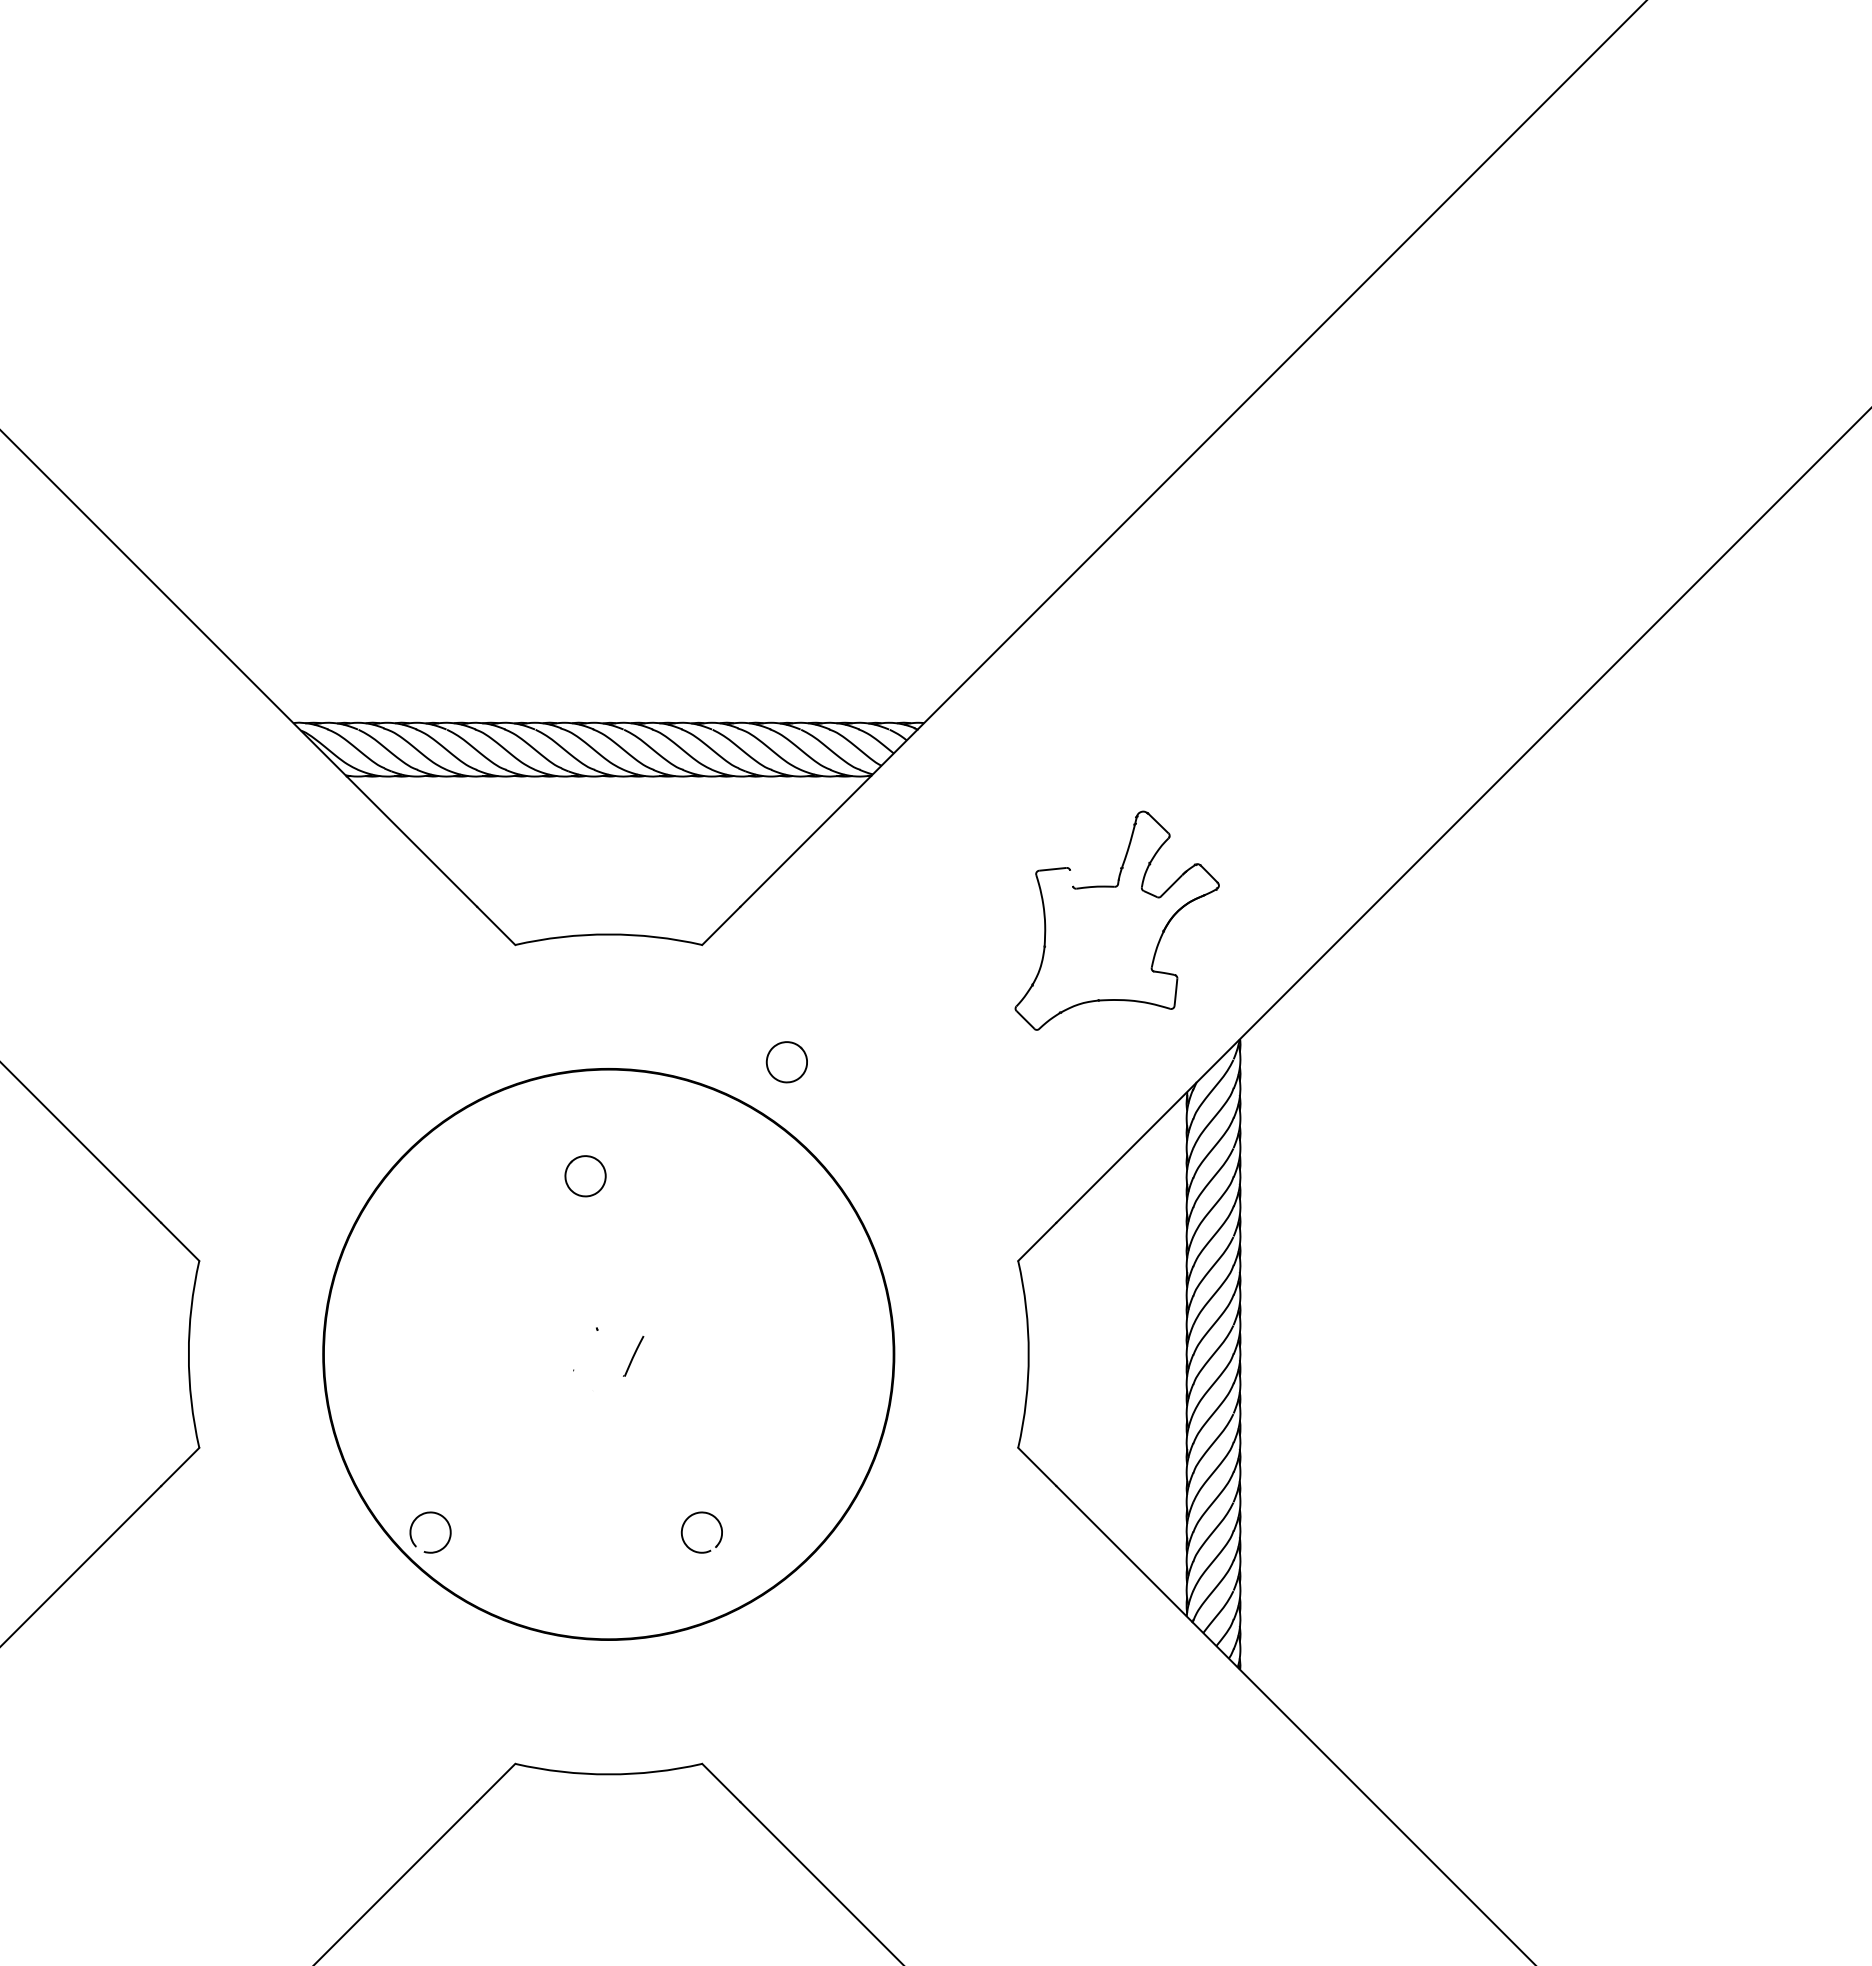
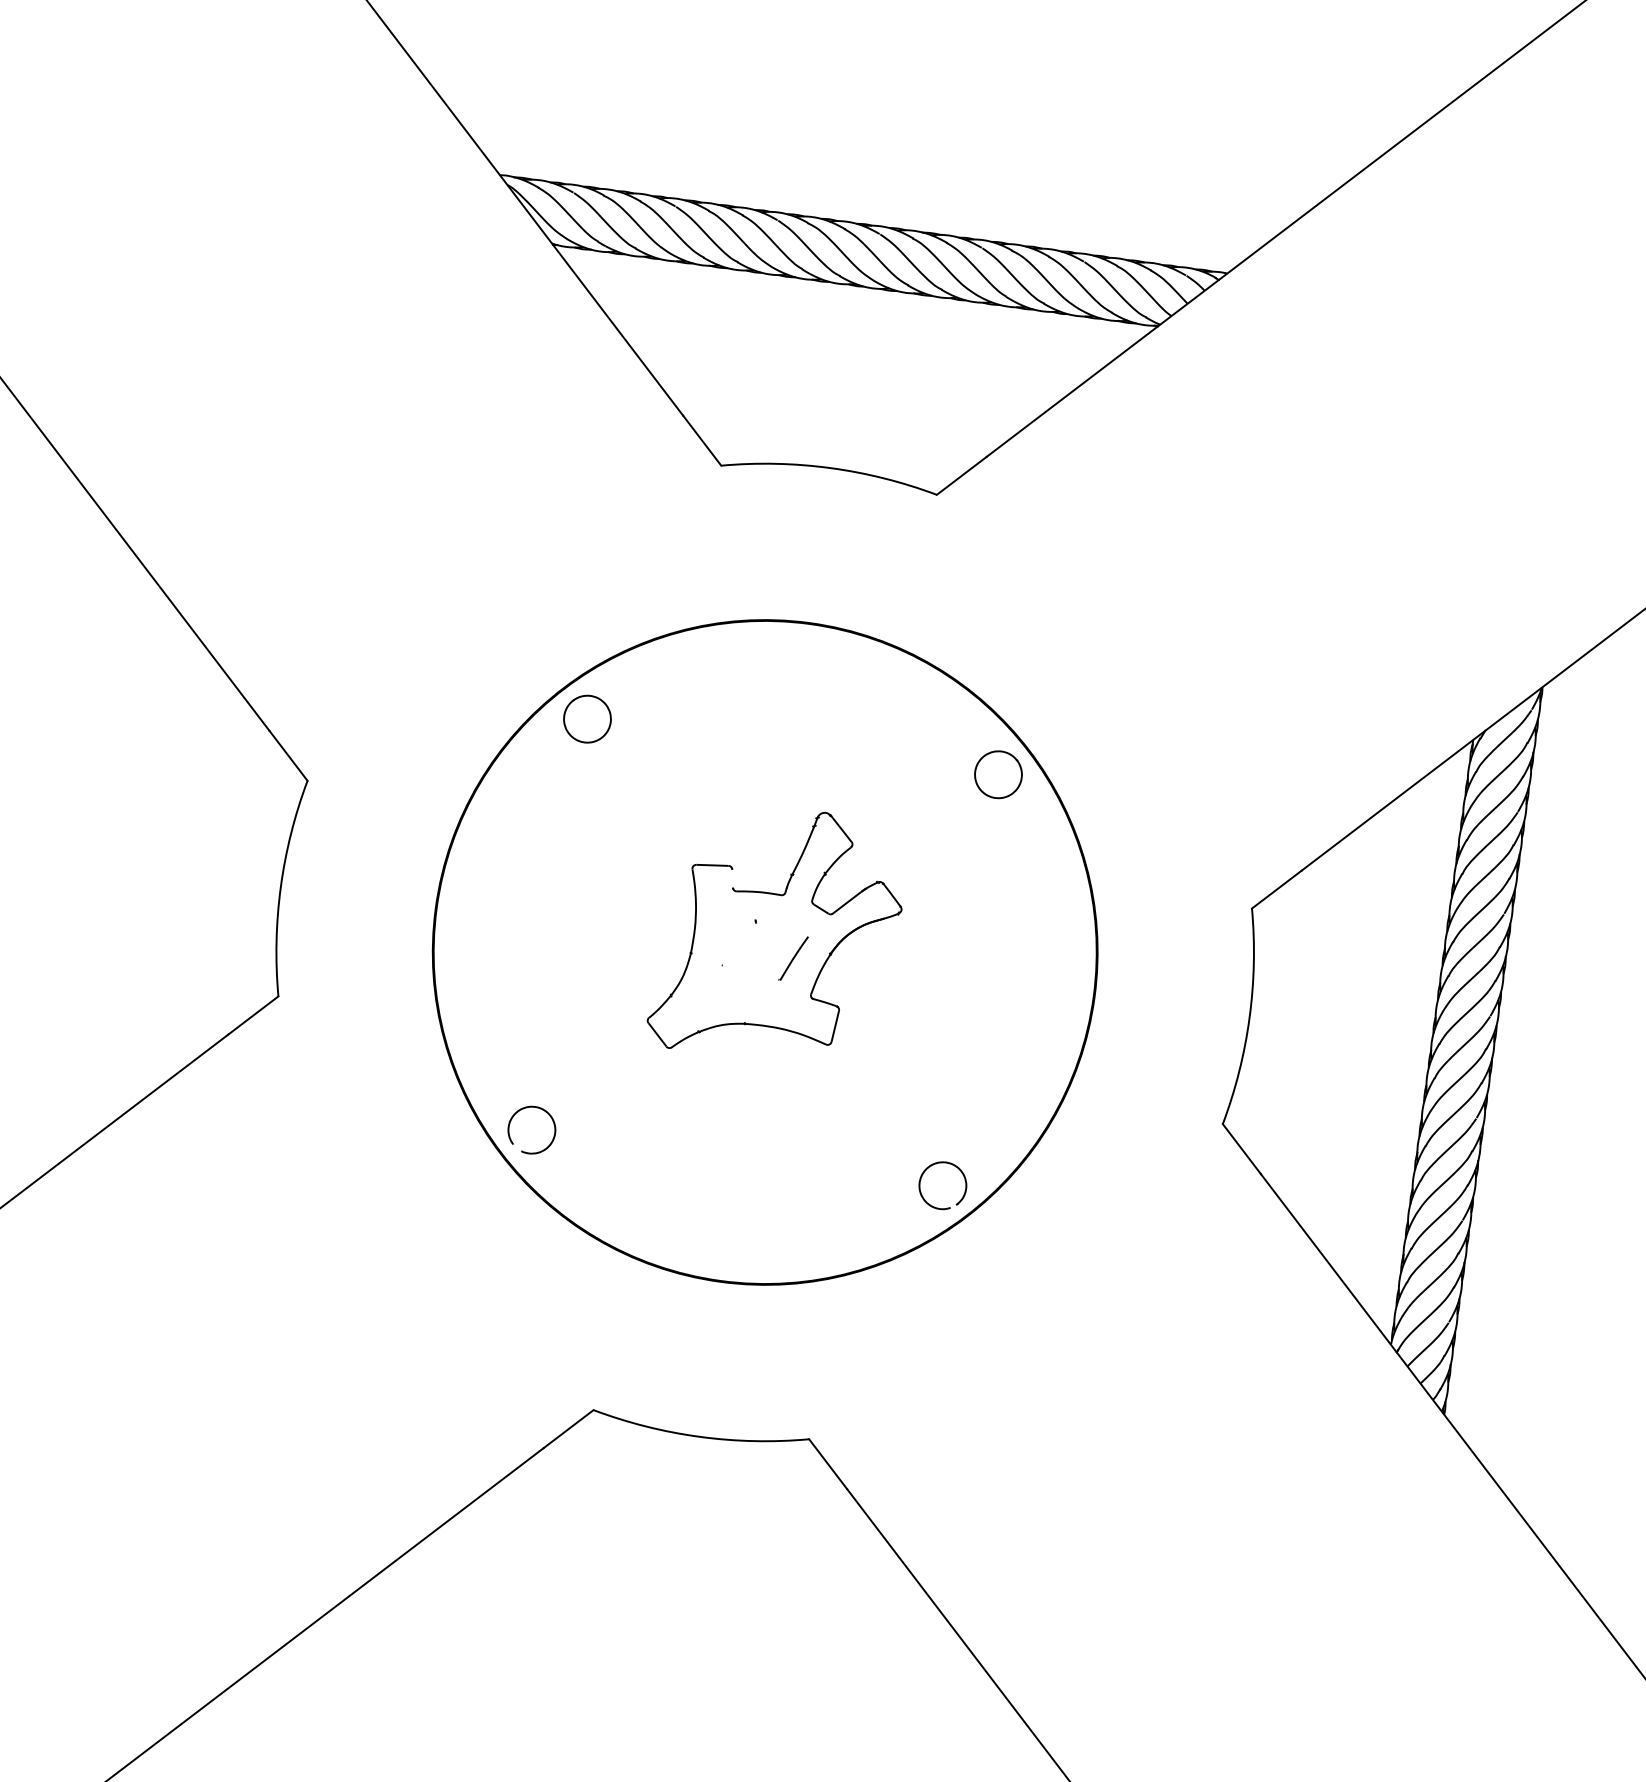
part: (1116, 887) -> (783, 896), moved
part: (786, 1062) -> (997, 774), moved
part: (585, 1176) -> (587, 719), moved
part: (685, 1523) -> (925, 1172), moved

